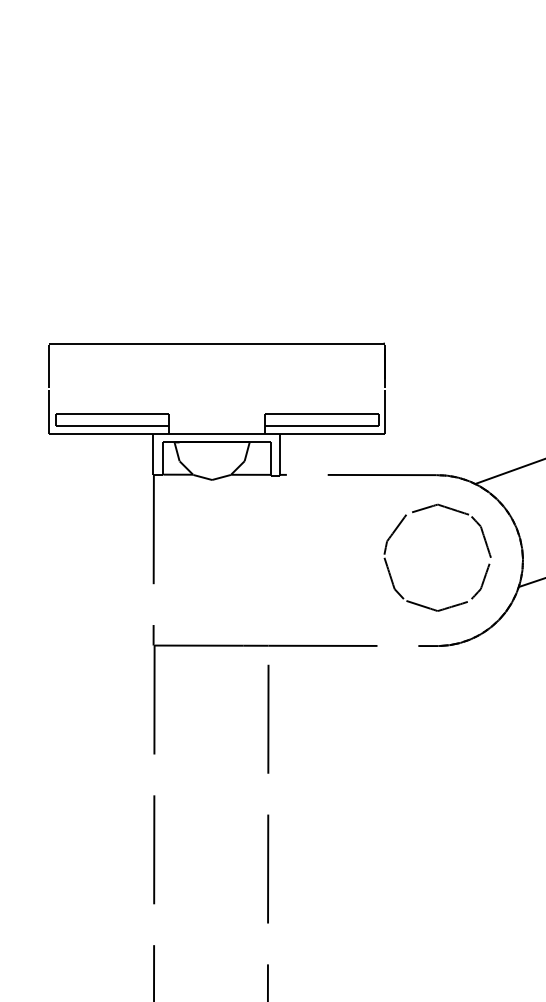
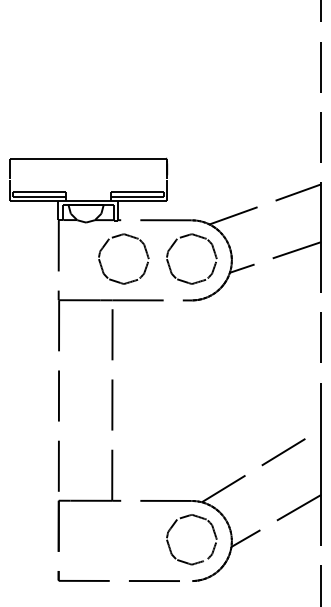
part: (257, 524) -> (107, 243), added

